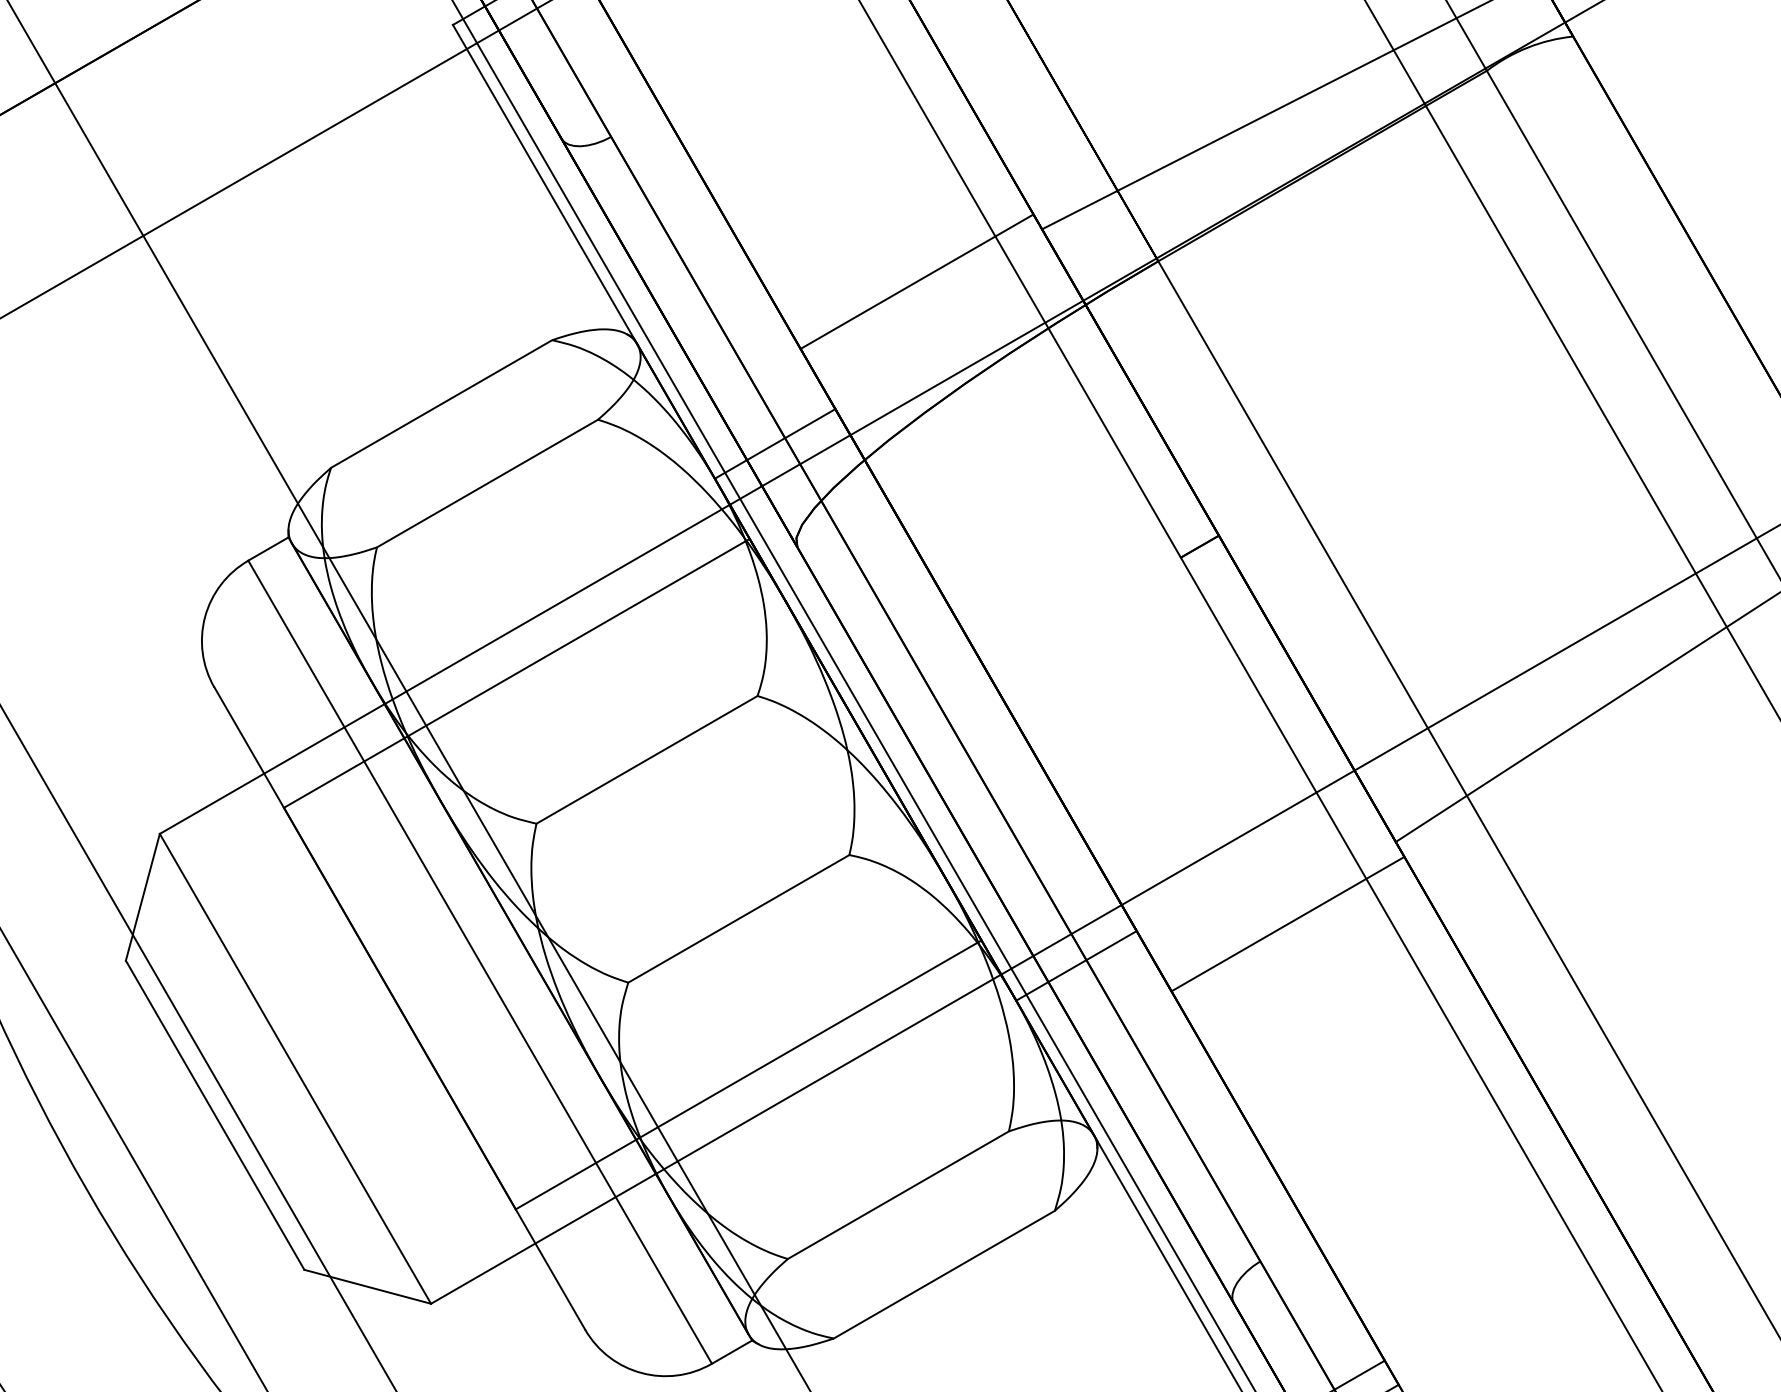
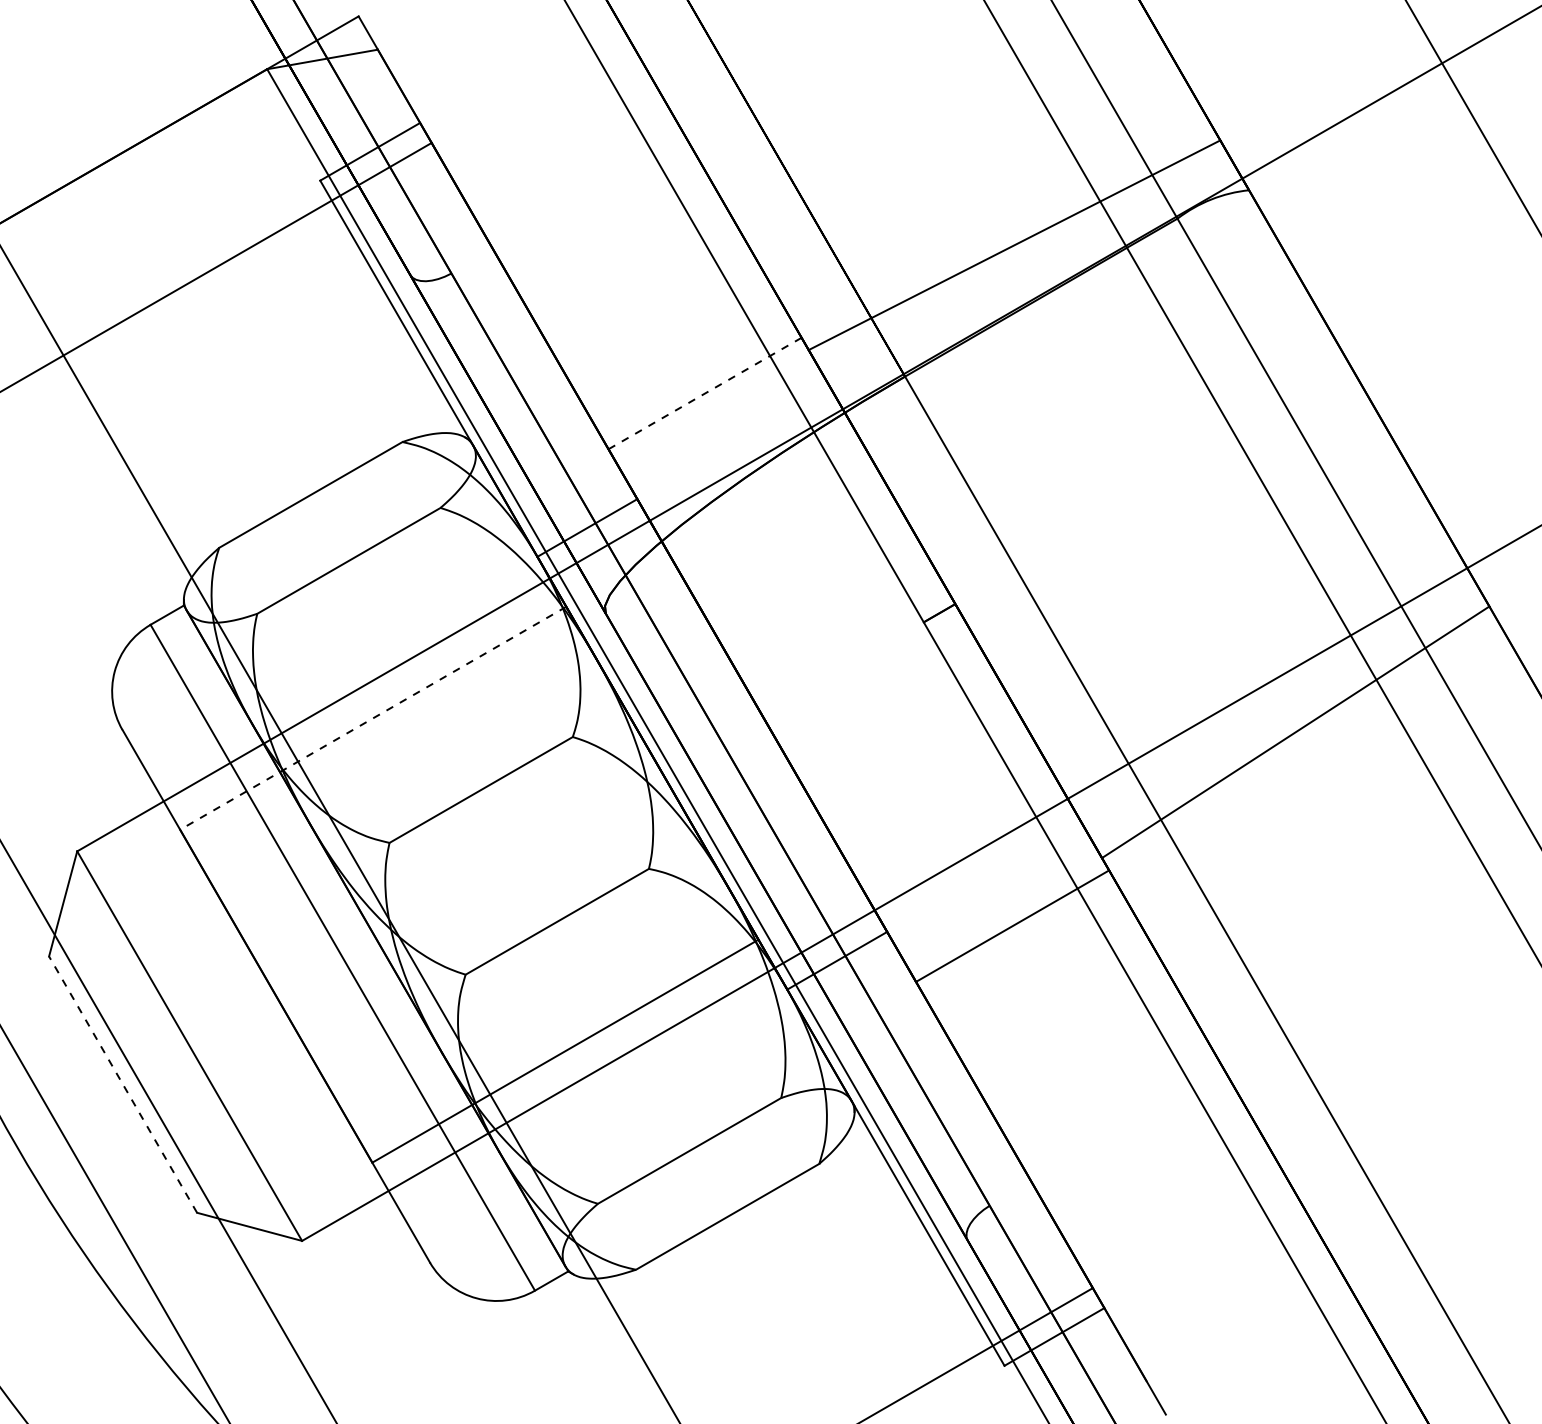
line: (916, 281) -> (704, 393), solid -> dashed
line: (517, 673) -> (373, 718), solid -> dashed
line: (215, 1115) -> (123, 1084), solid -> dashed

